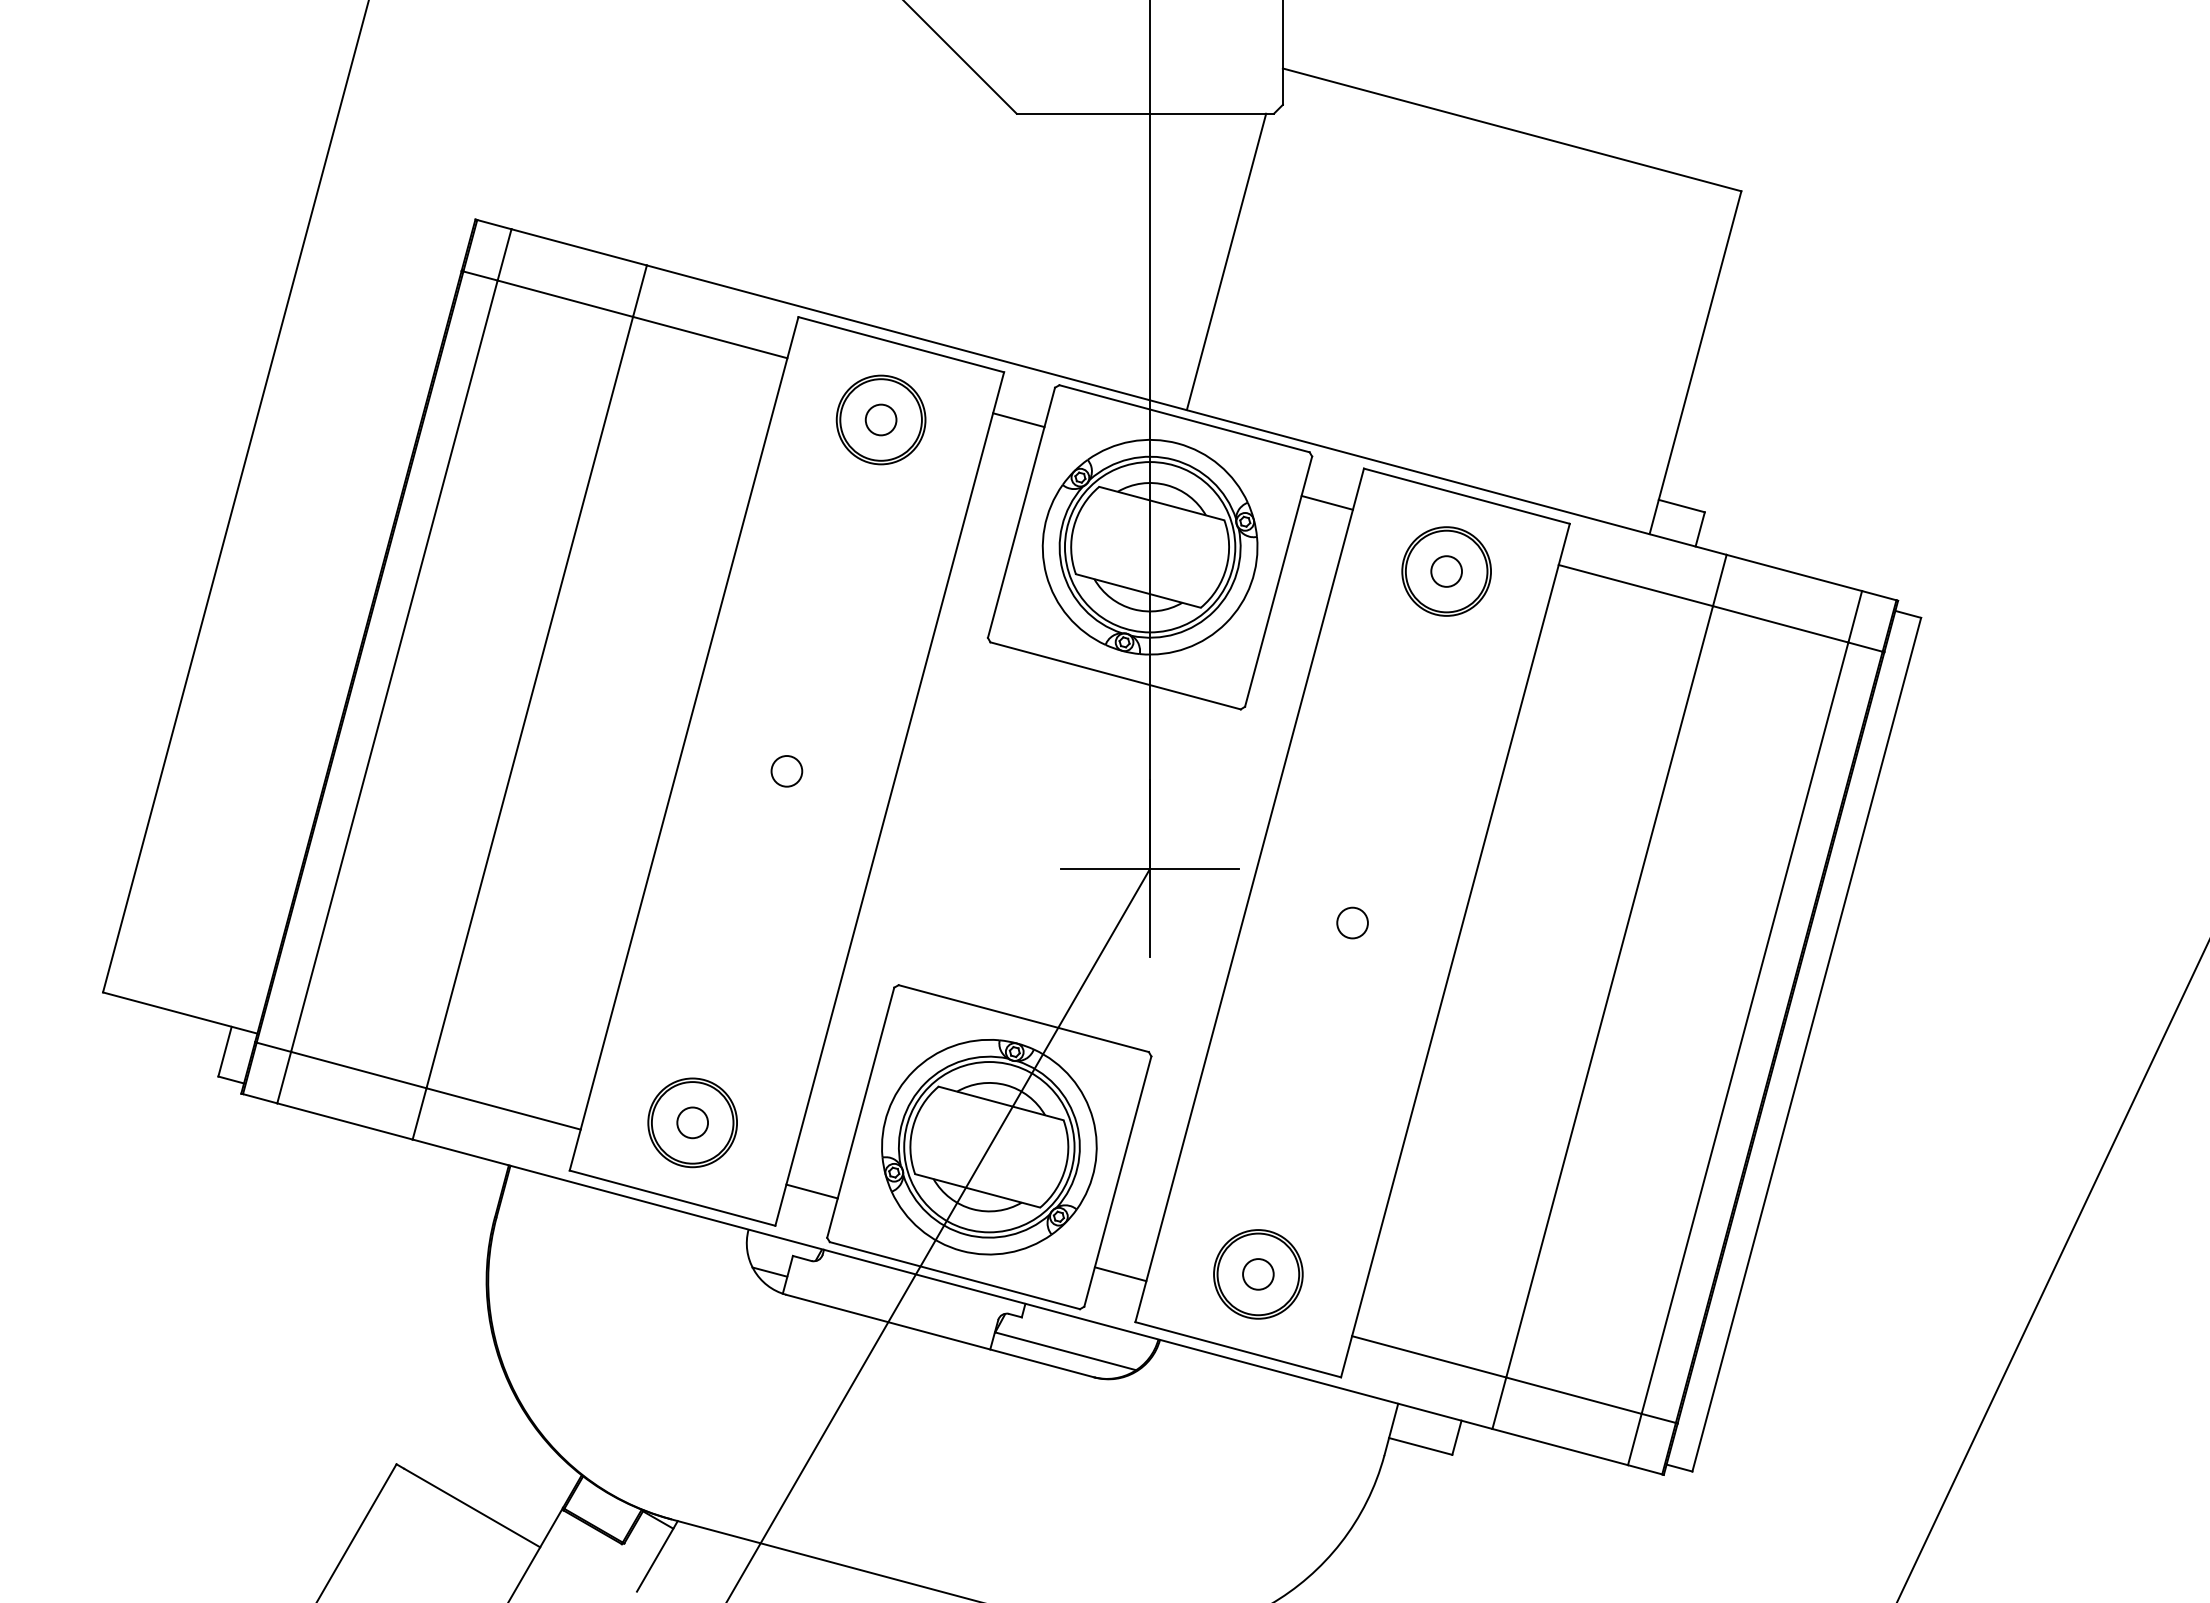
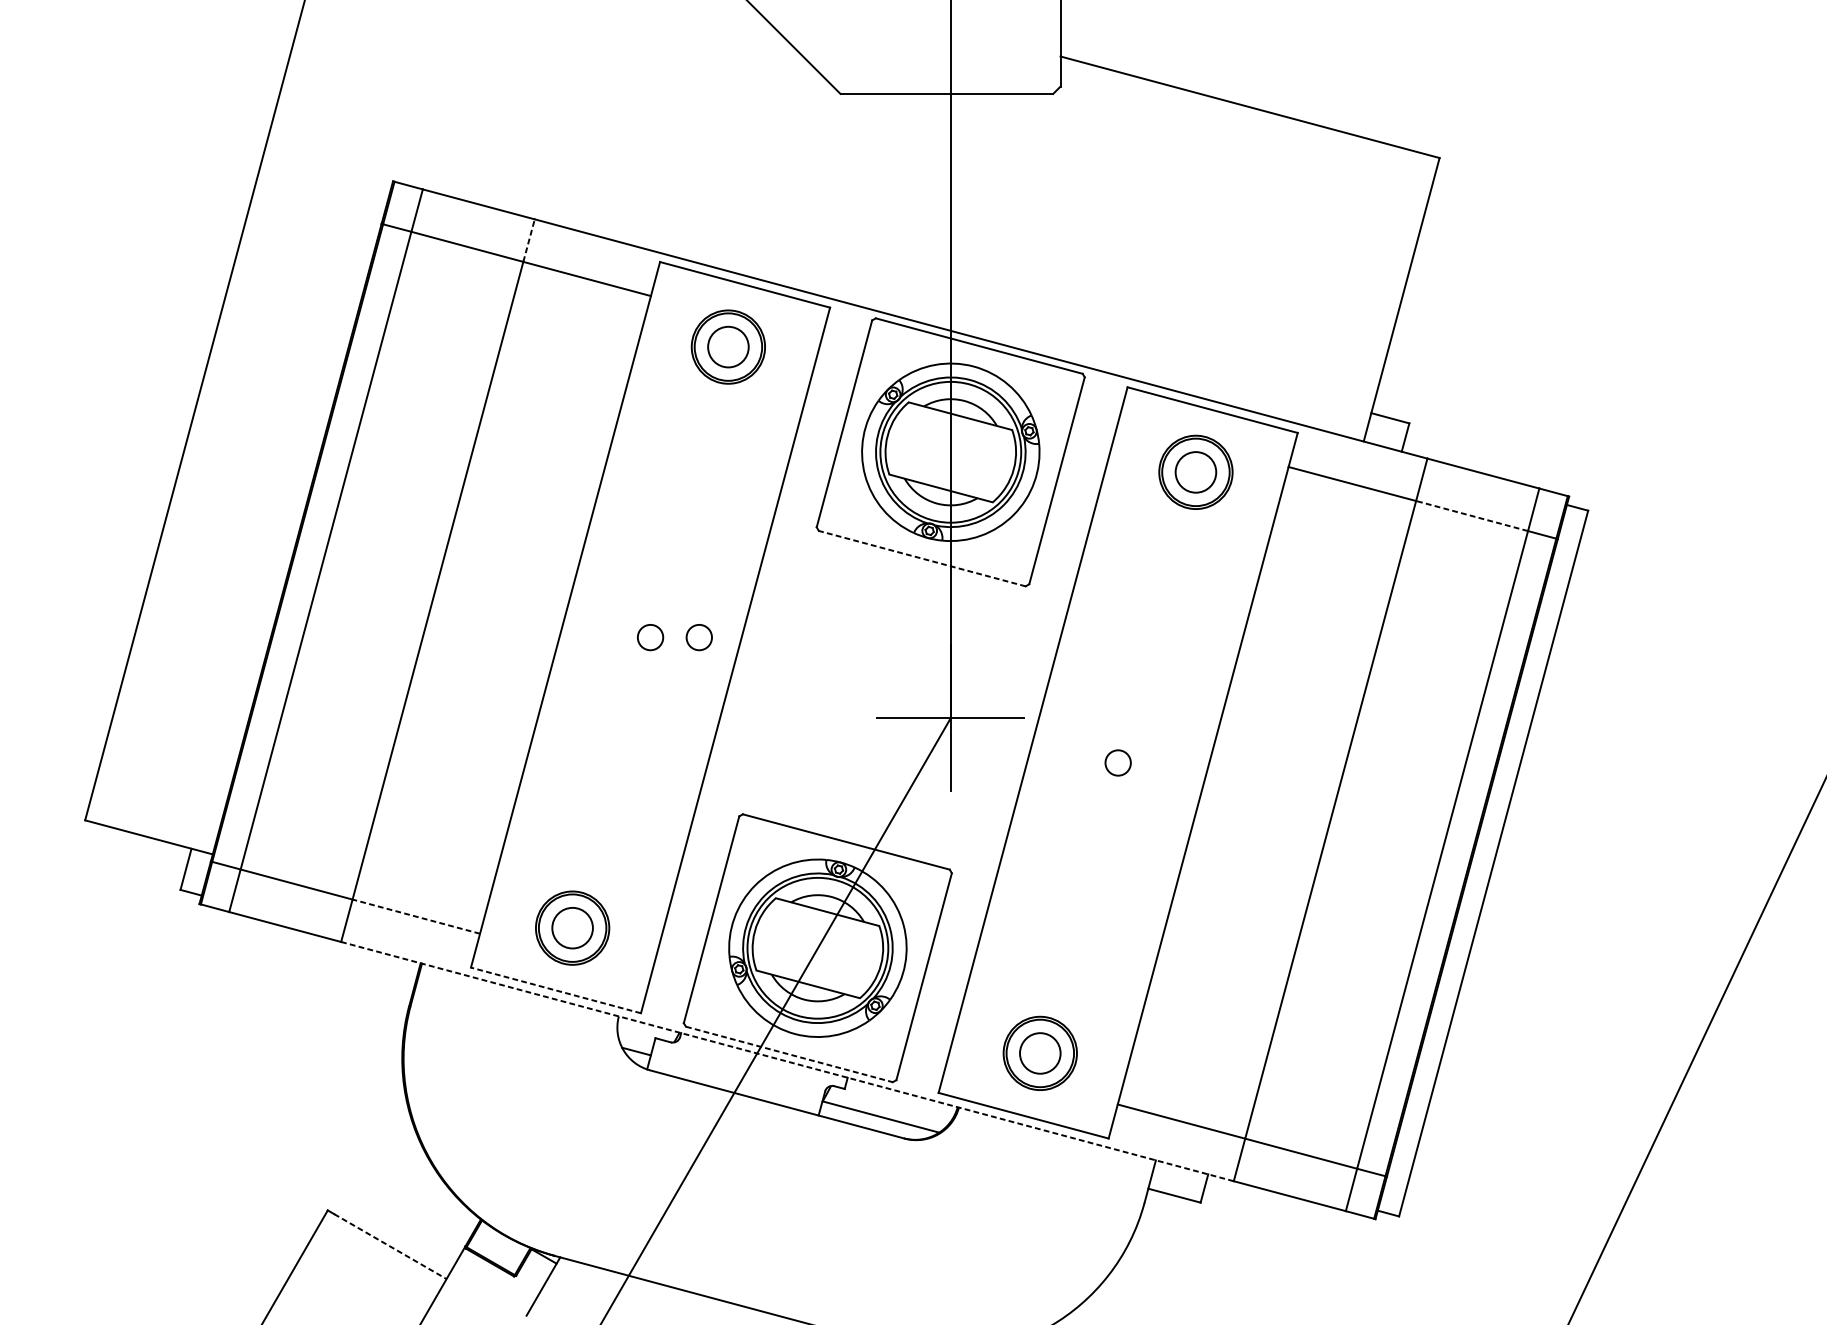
line: (1226, 261) -> (1013, 216), removed
line: (639, 291) -> (528, 240), solid -> dashed
circle: (880, 419) -> (727, 346), size x1.6
line: (1018, 420) -> (841, 347), removed
line: (1326, 502) -> (1096, 415), removed
circle: (1446, 571) -> (1195, 472), size x1.6
line: (1780, 624) -> (1471, 516), solid -> dashed
line: (1115, 675) -> (922, 558), solid -> dashed
circle: (845, 771) -> (698, 637), added
line: (503, 1108) -> (416, 916), solid -> dashed
circle: (692, 1122) -> (572, 927), size x1.6
line: (811, 1191) -> (670, 984), removed
line: (672, 1198) -> (555, 990), solid -> dashed
line: (1120, 1274) -> (926, 1053), removed
circle: (1258, 1274) -> (1040, 1053), size x1.6
line: (954, 1275) -> (789, 1054), solid -> dashed
line: (952, 1284) -> (787, 1061), solid -> dashed
line: (472, 1508) -> (390, 1246), solid -> dashed

